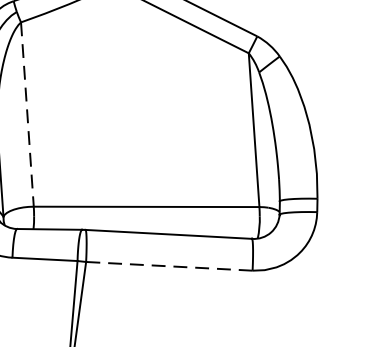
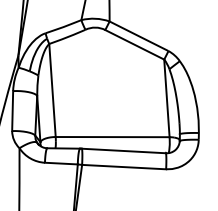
line: (27, 114) -> (52, 90), dashed -> solid
line: (168, 267) -> (123, 167), dashed -> solid

